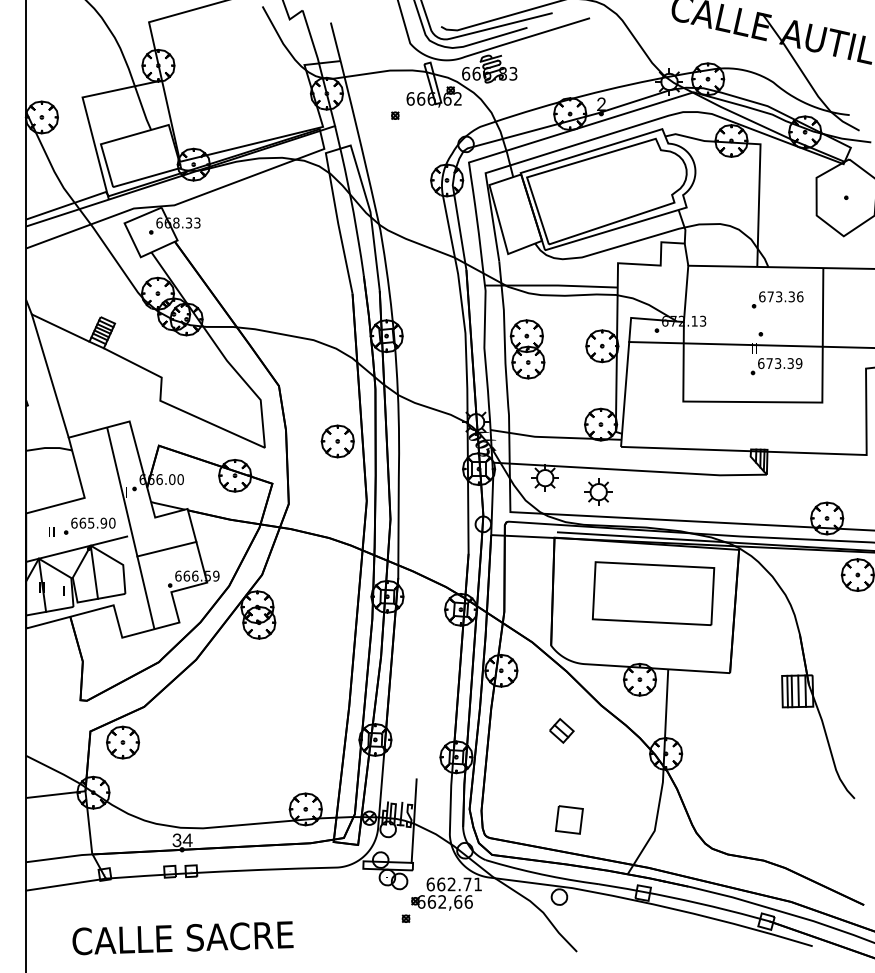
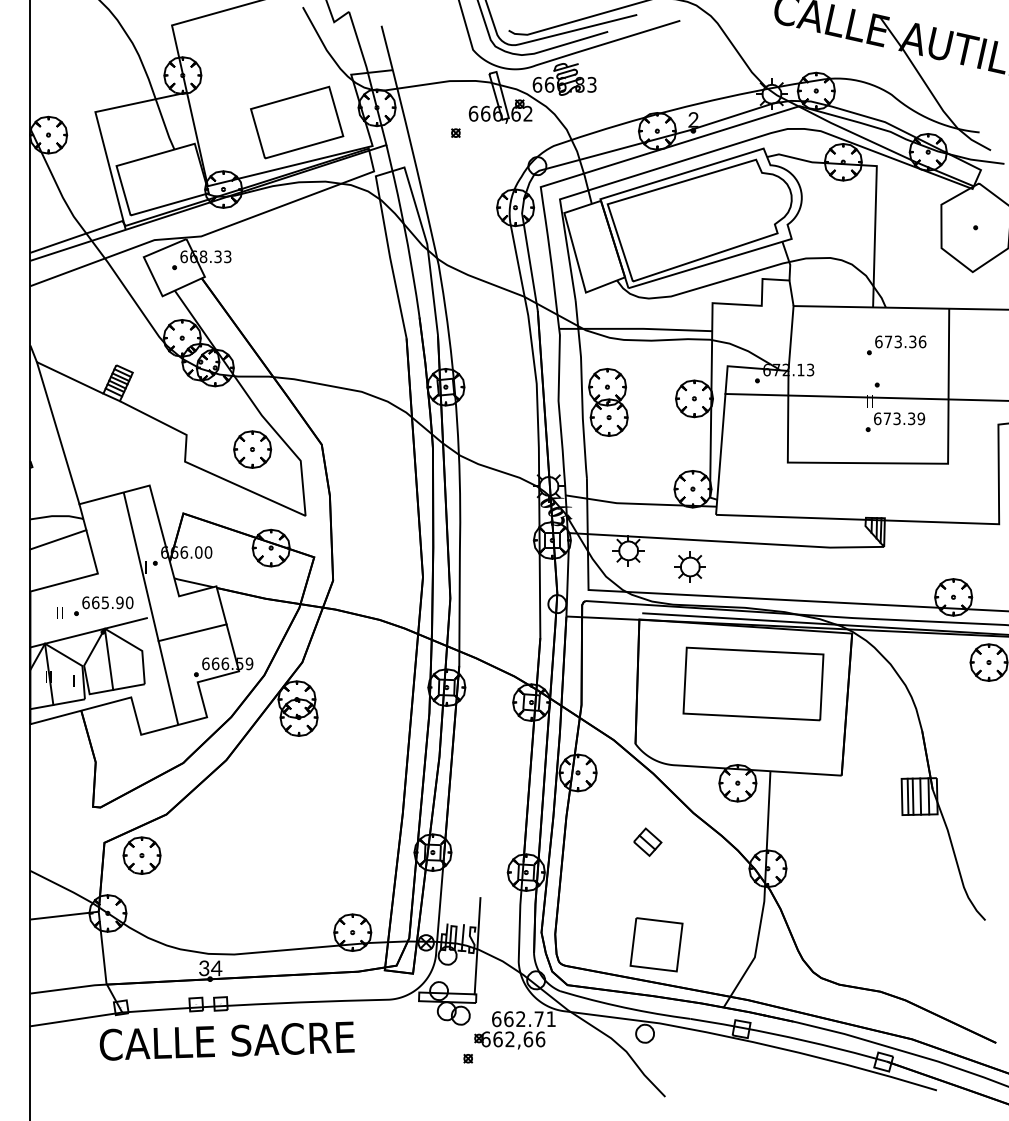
part: (257, 106) -> (297, 122), added
part: (337, 441) -> (252, 449), moved
line: (50, 468) -> (58, 539), added
part: (569, 819) -> (656, 944), size x1.67
text: (182, 937) -> (226, 1040), moved

